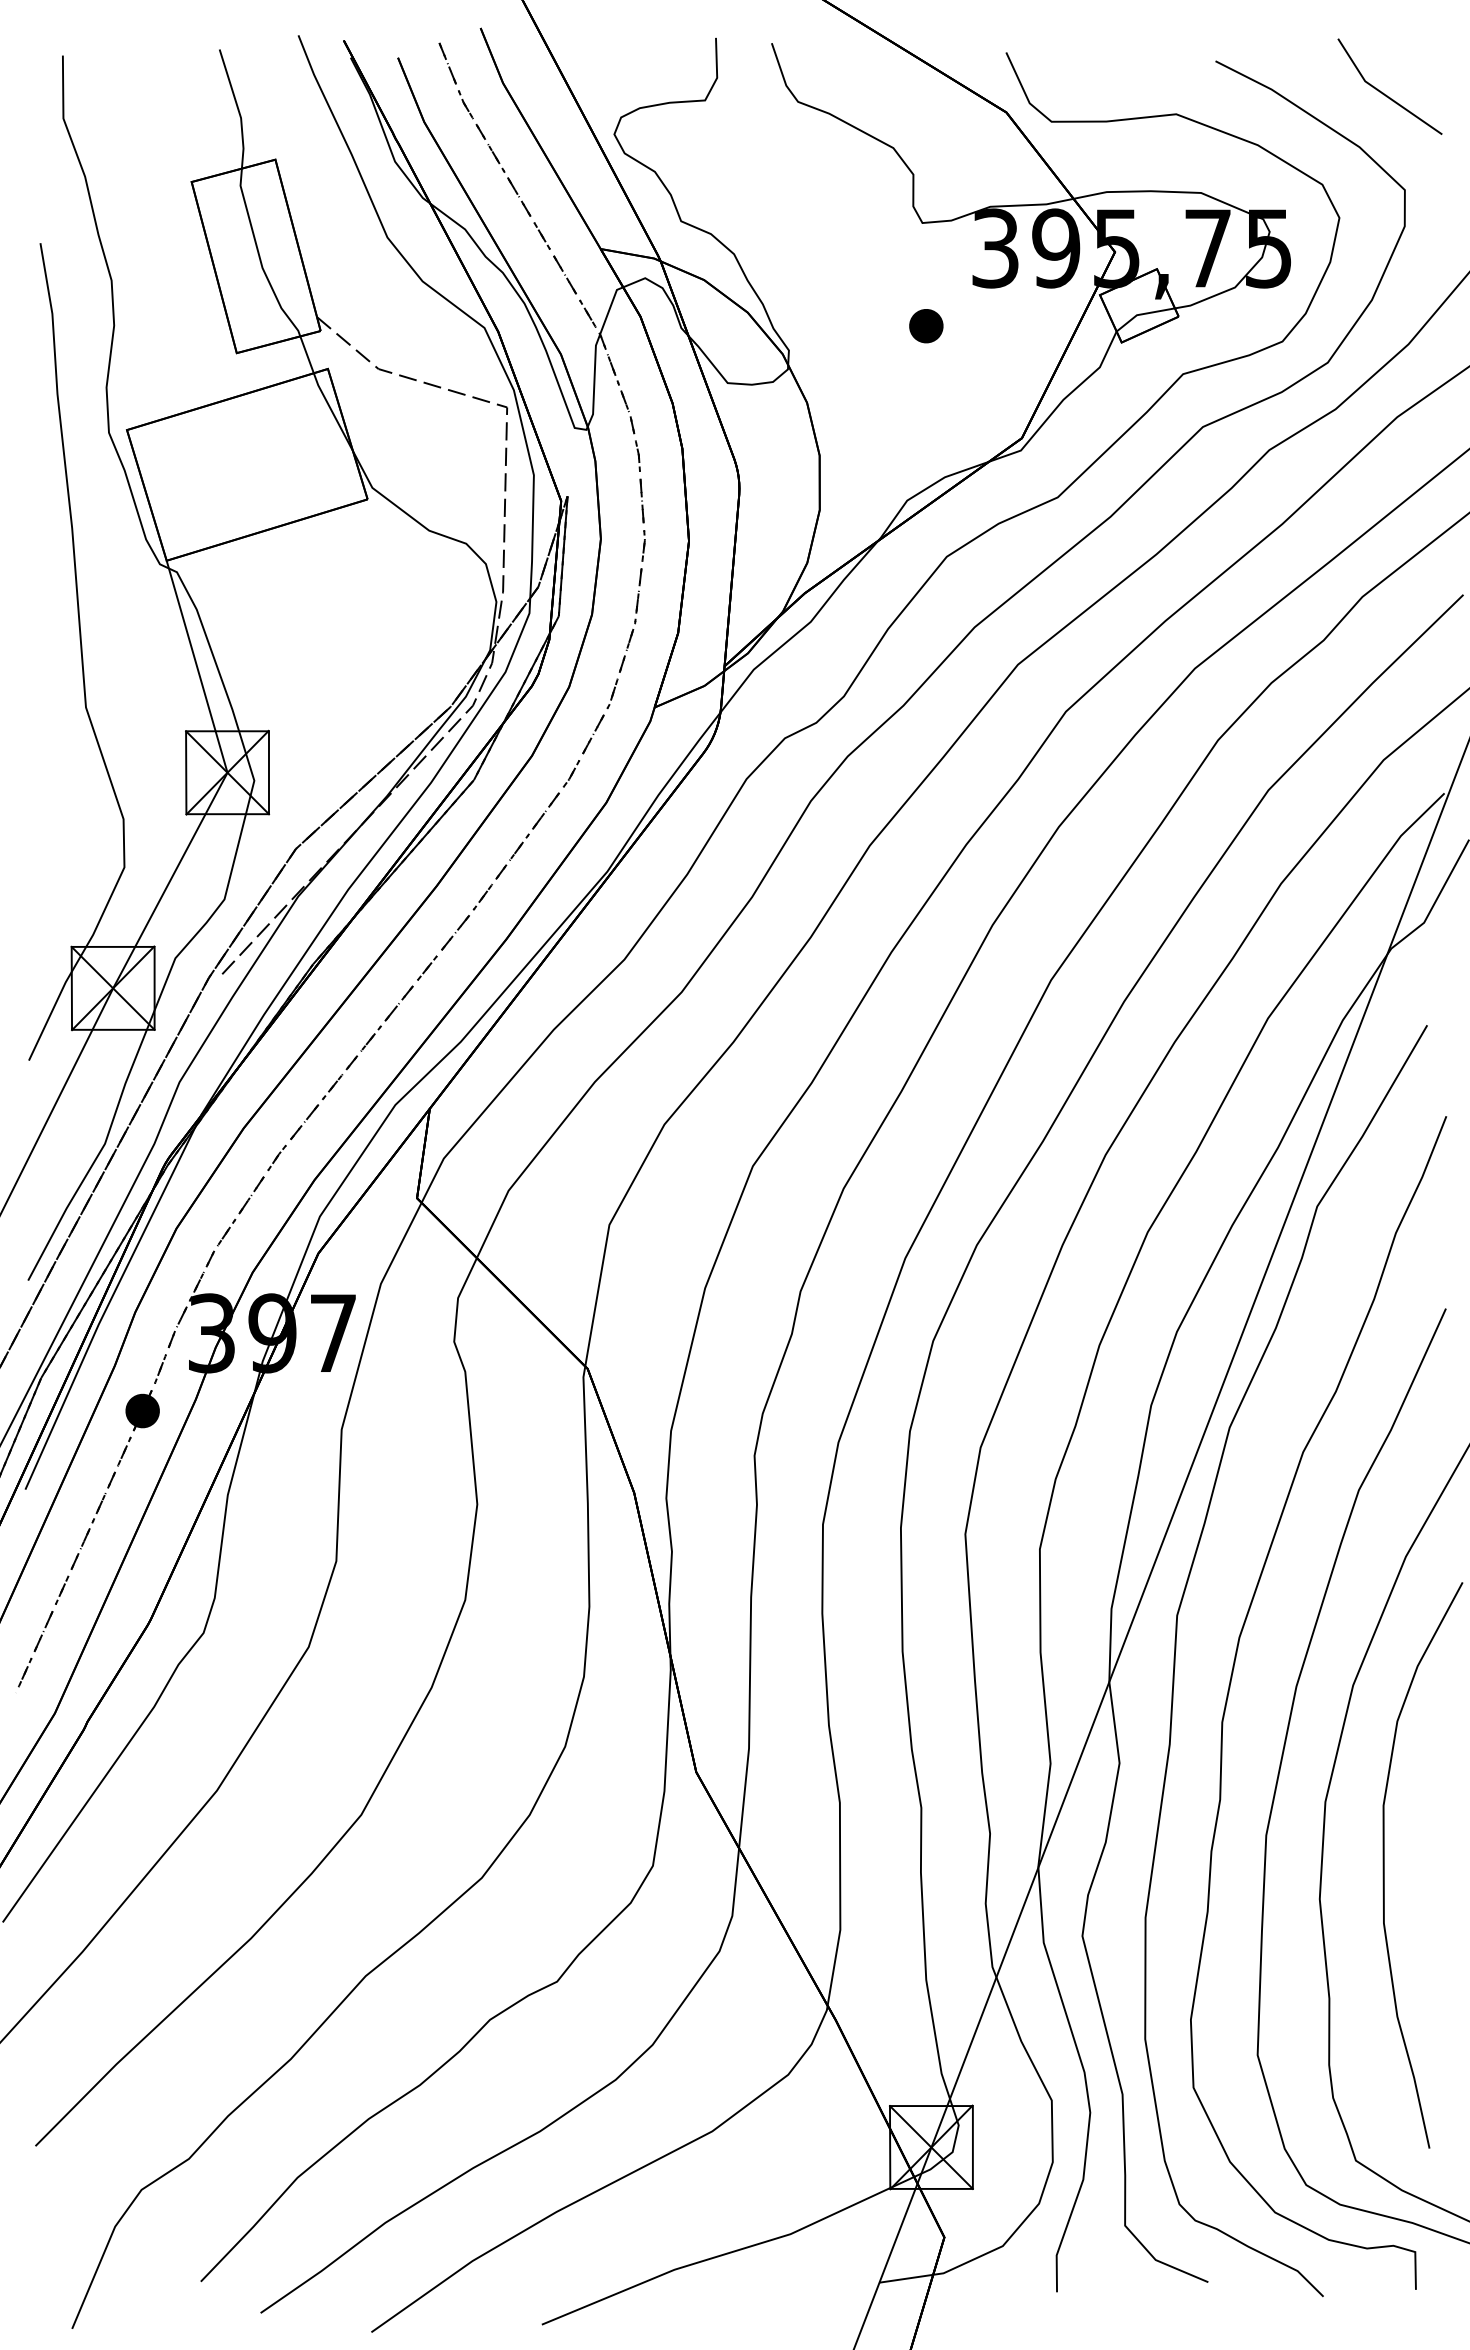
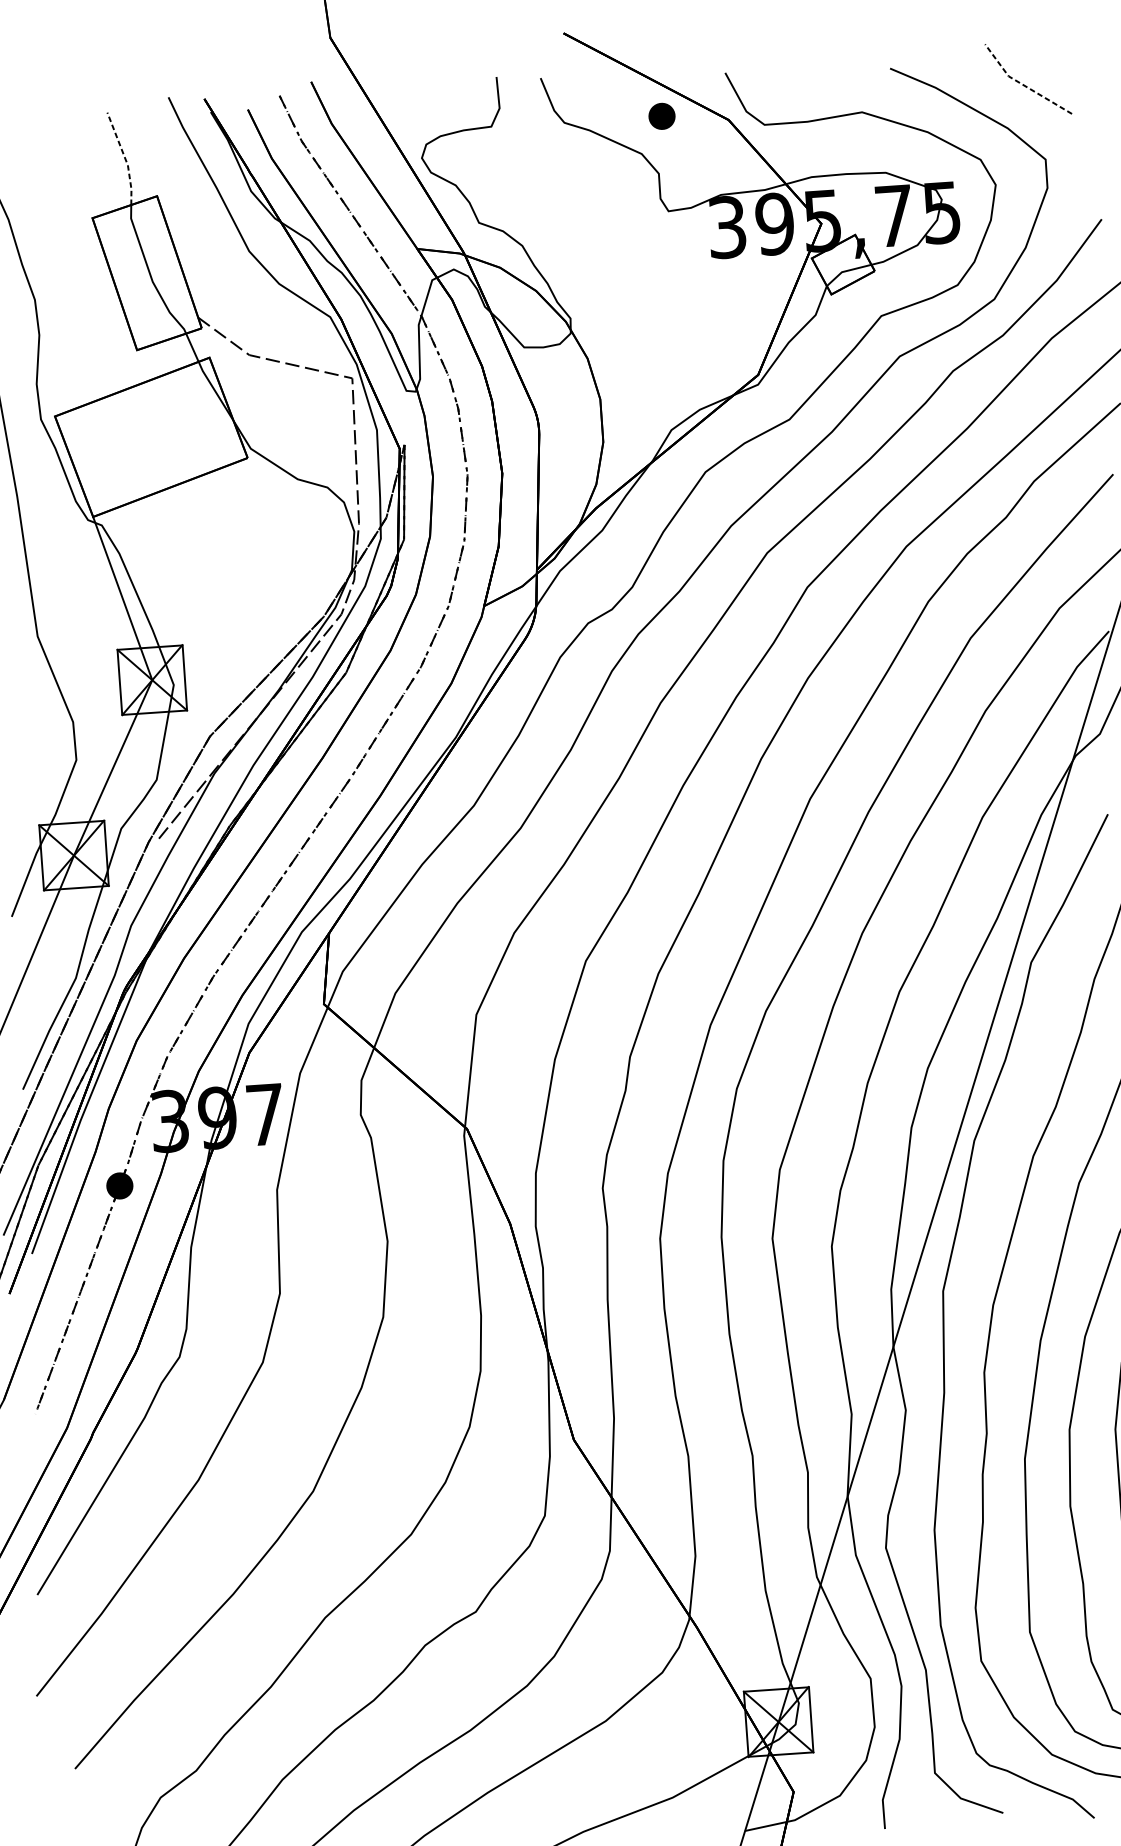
line: (1382, 93) -> (1022, 84), solid -> dashed
line: (238, 109) -> (125, 158), solid -> dashed
part: (926, 326) -> (662, 116), moved

